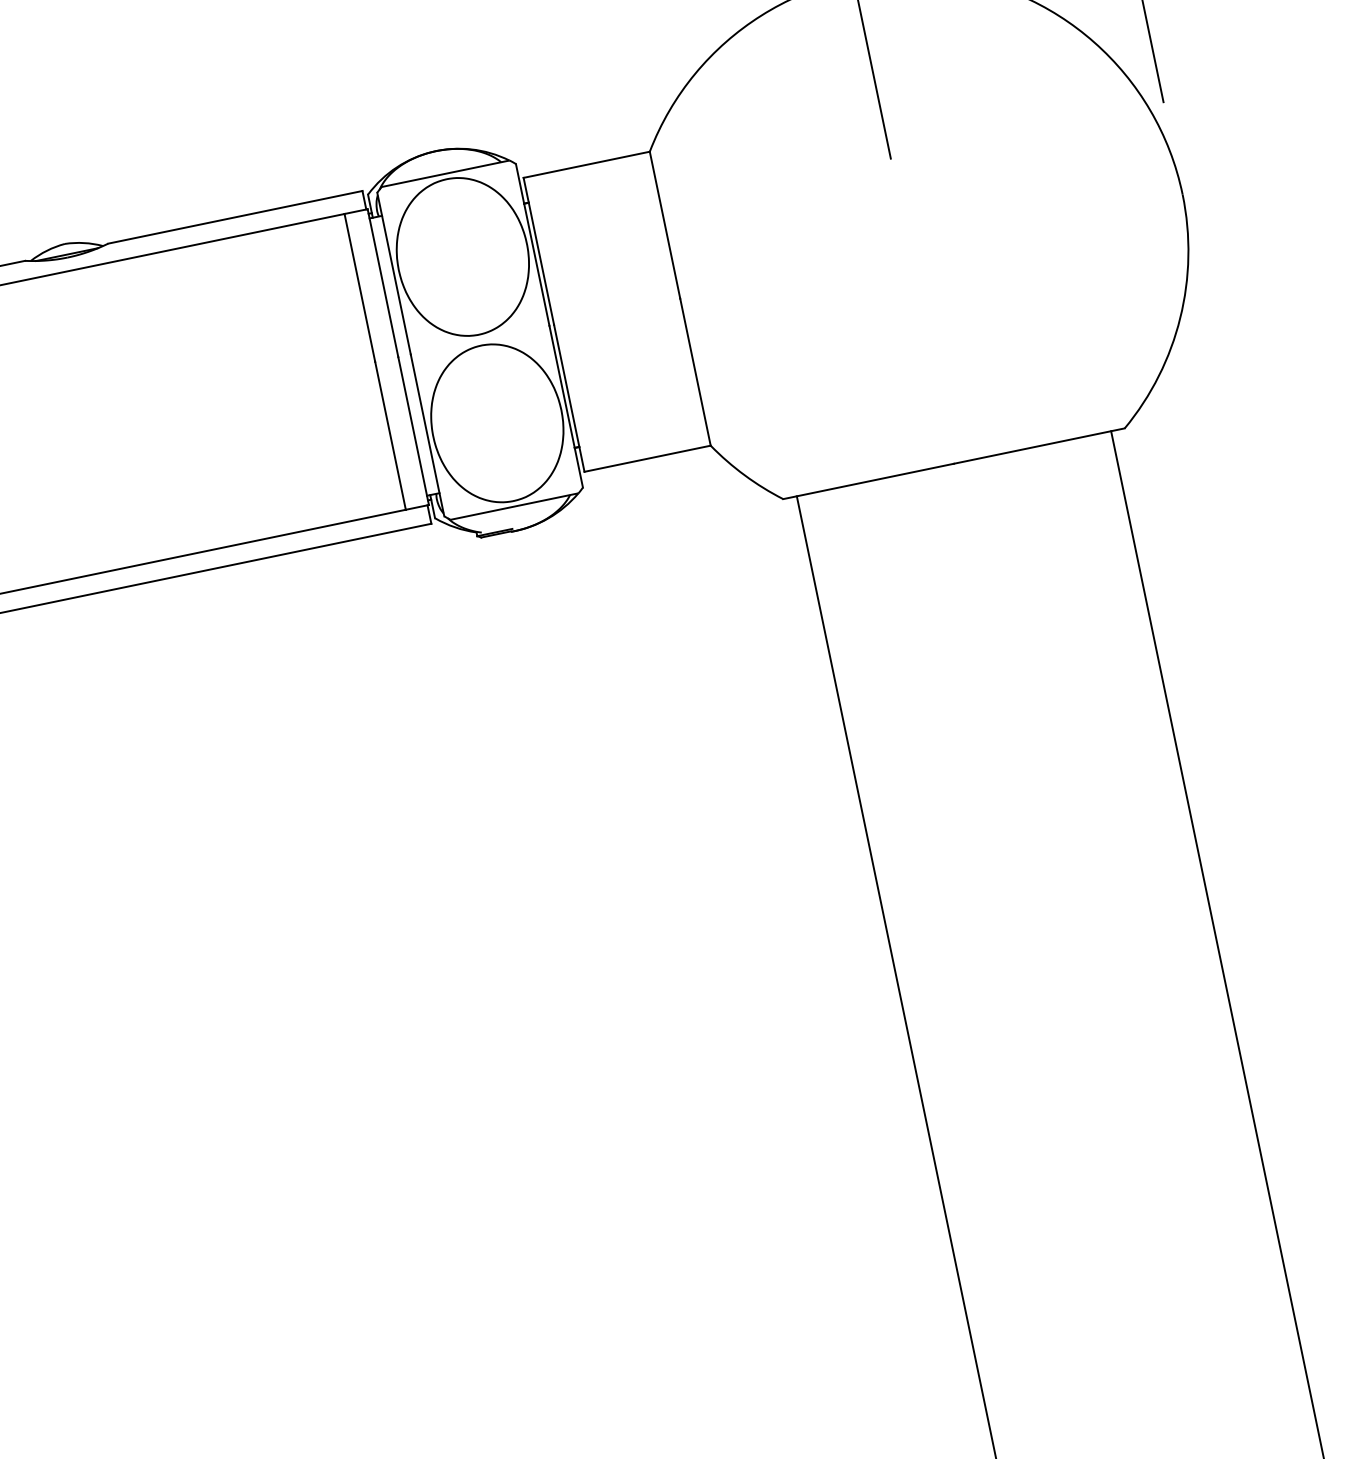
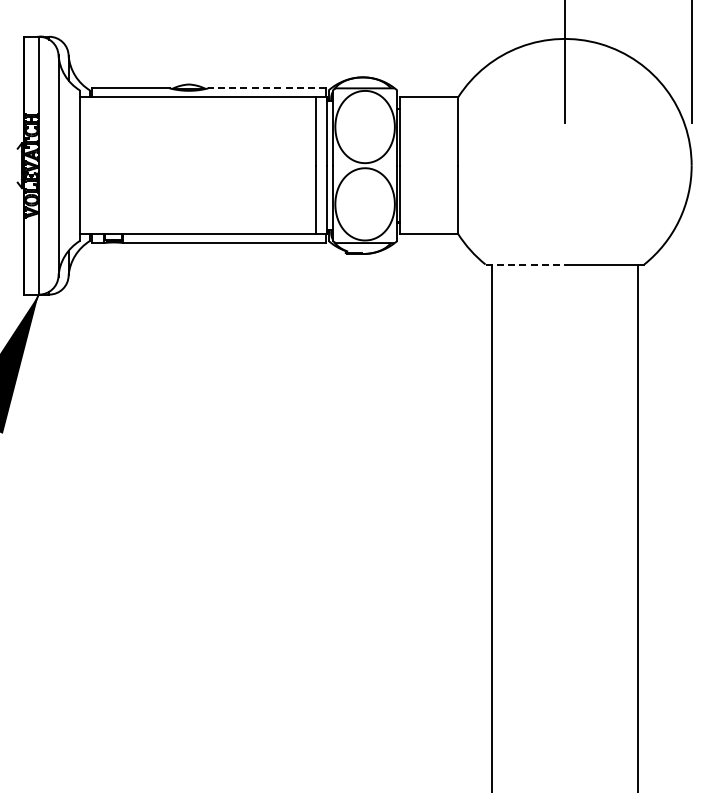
line: (233, 218) -> (266, 88), solid -> dashed
line: (869, 481) -> (525, 264), solid -> dashed

